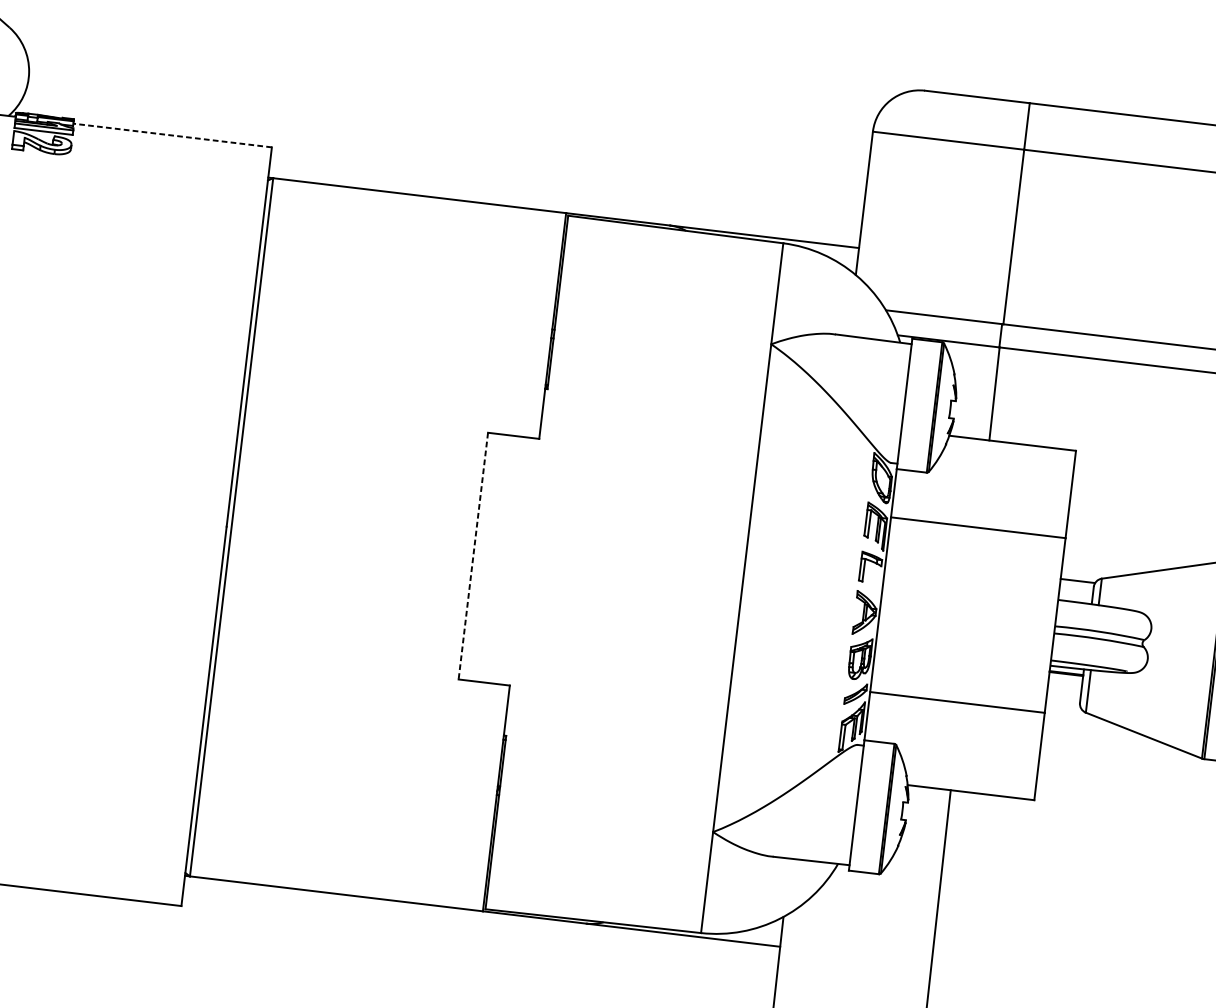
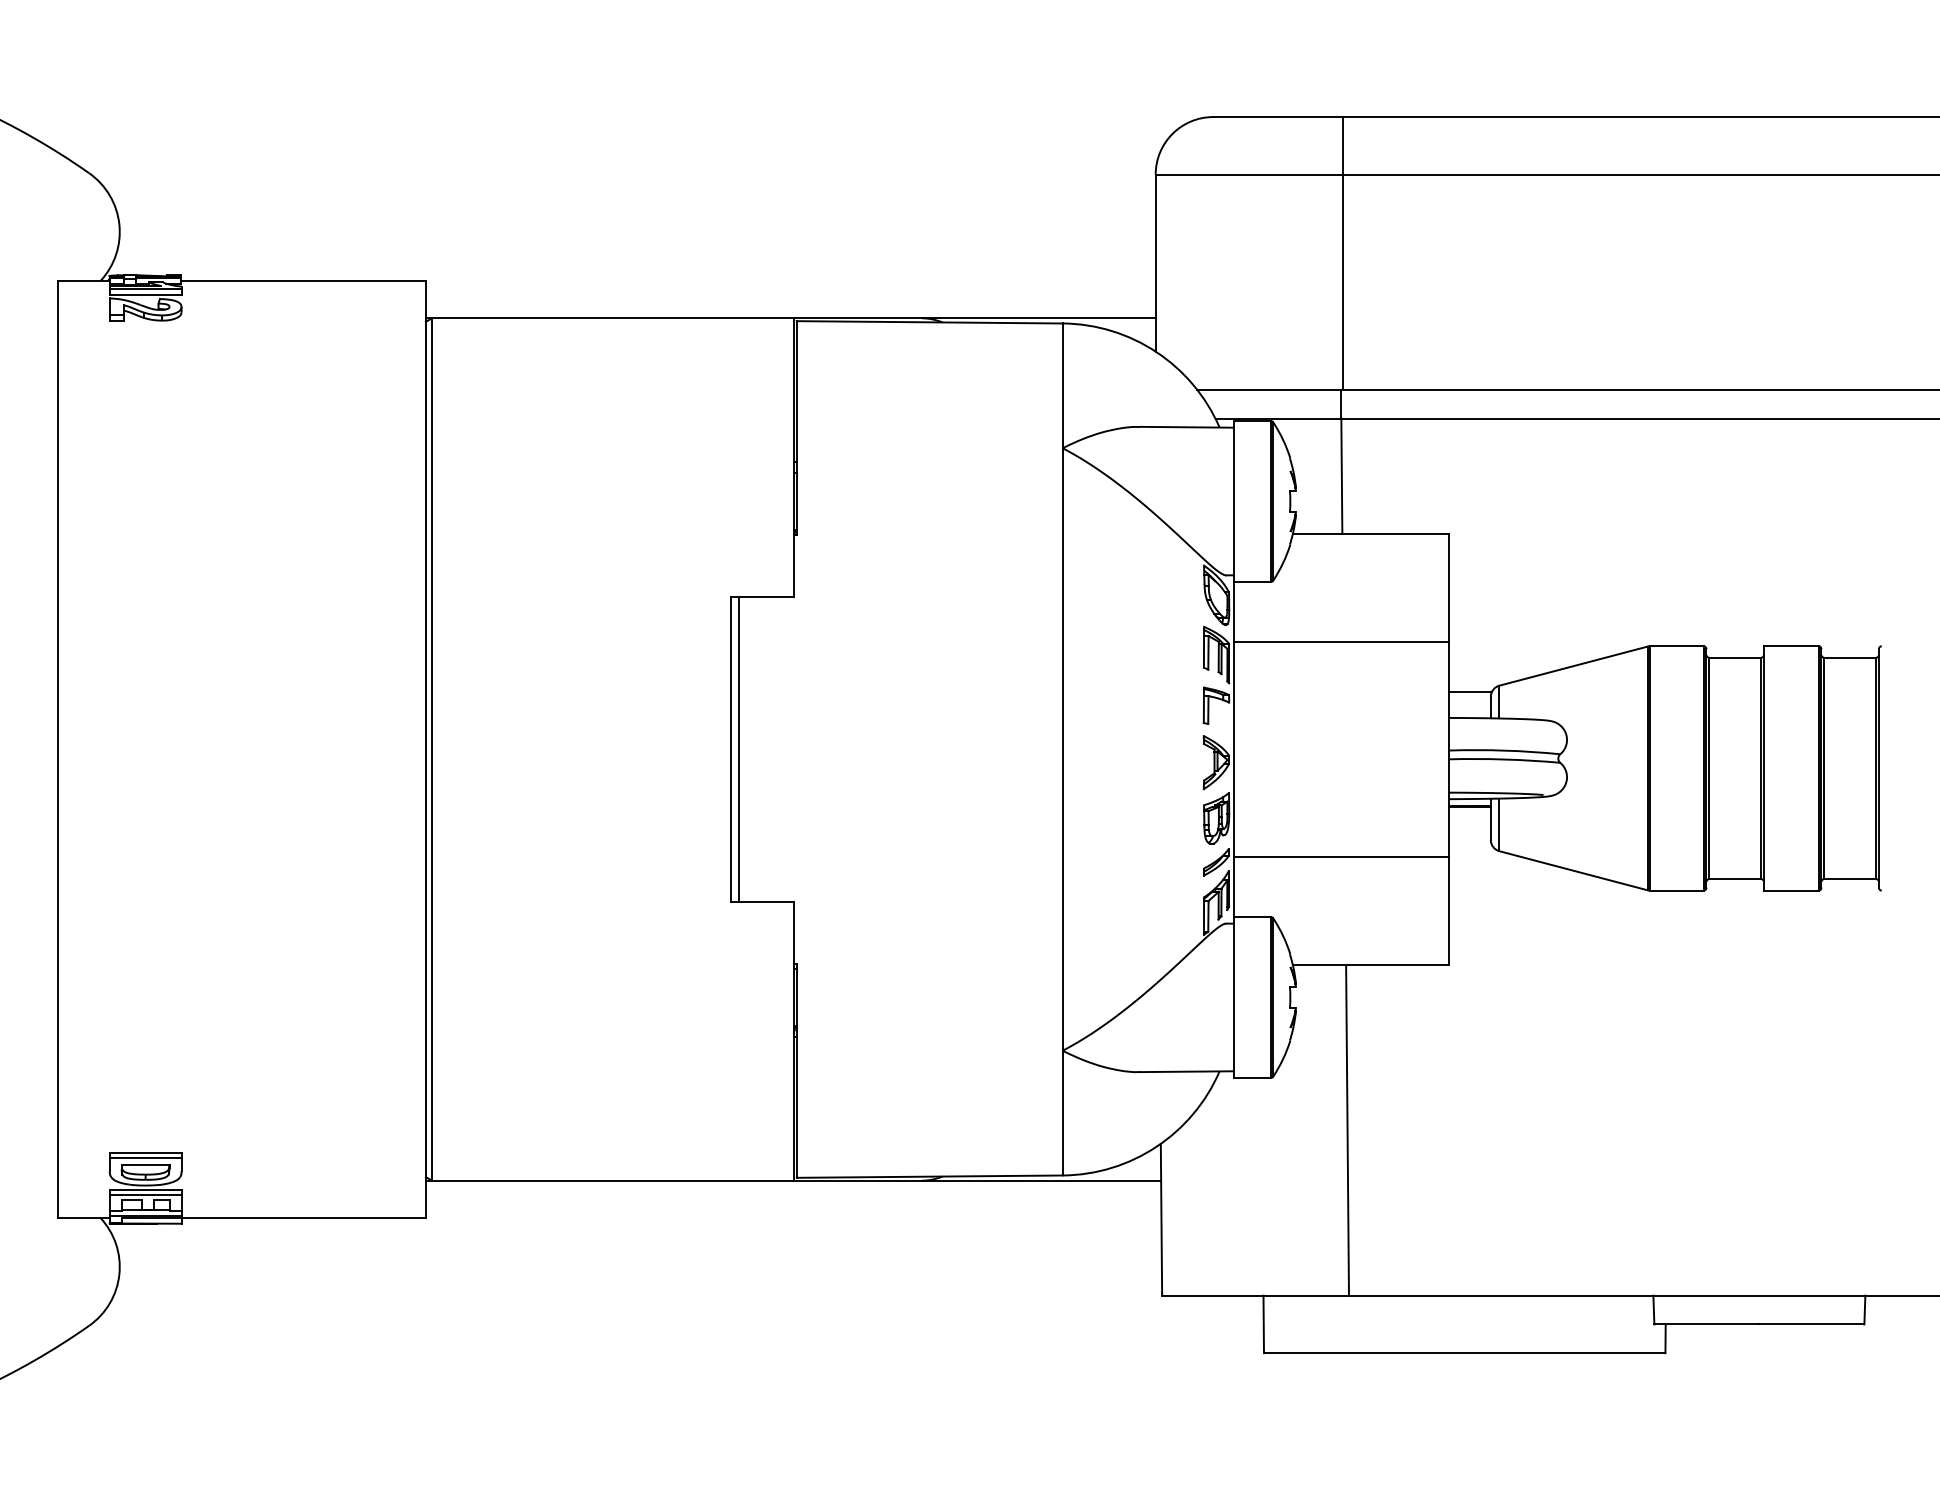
line: (172, 135) -> (303, 280), dashed -> solid
line: (473, 556) -> (730, 750), dashed -> solid
line: (480, 556) -> (739, 749), added

